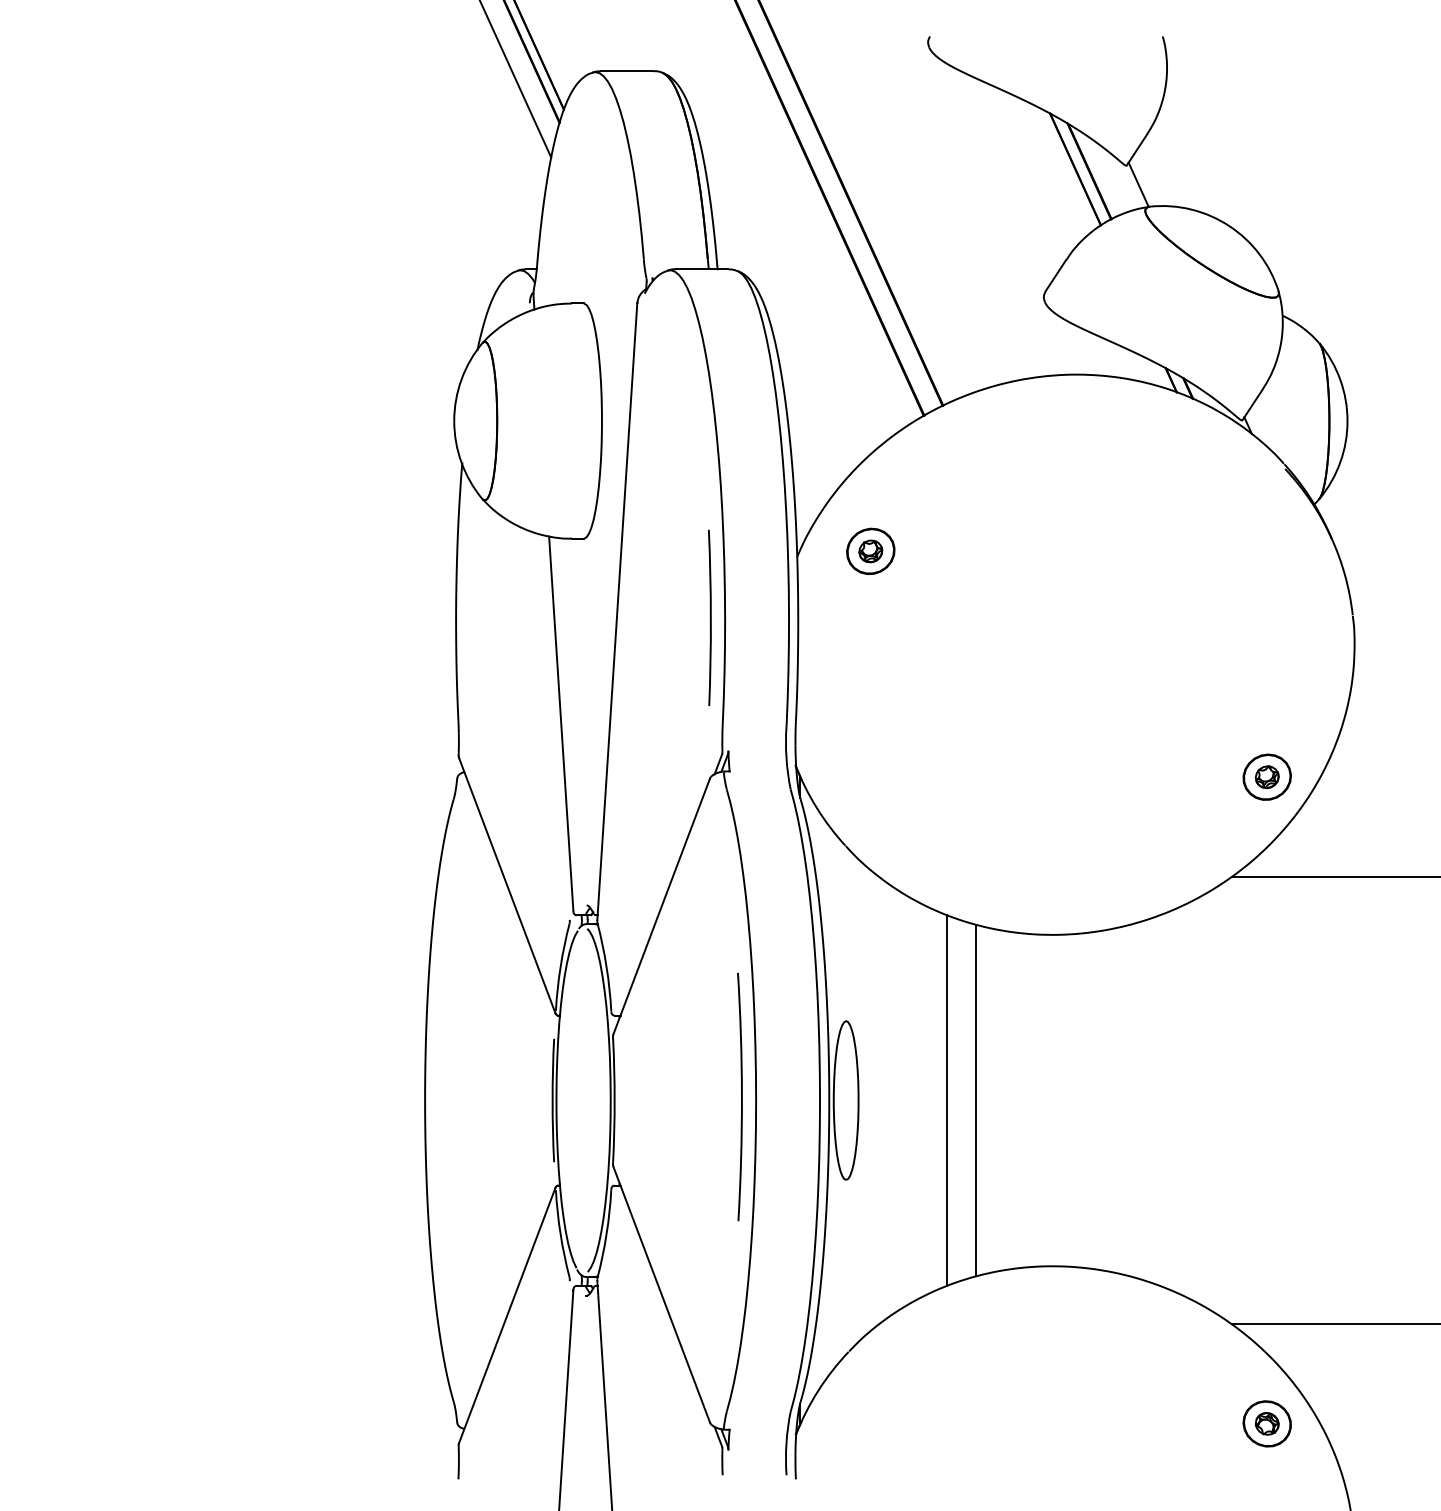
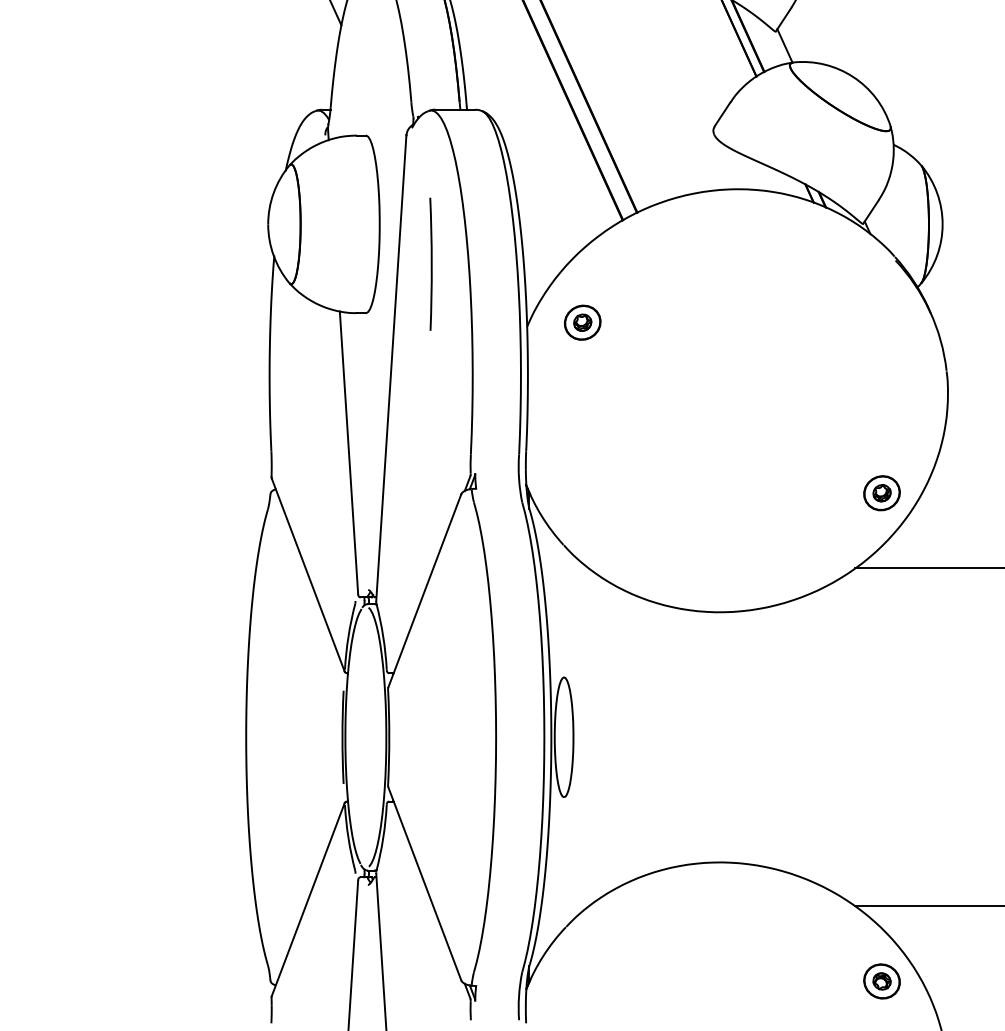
line: (709, 617) -> (430, 263), moved
arc: (741, 1096) -> (485, 734), removed
line: (947, 1100) -> (640, 737), removed
line: (976, 1100) -> (662, 737), removed

